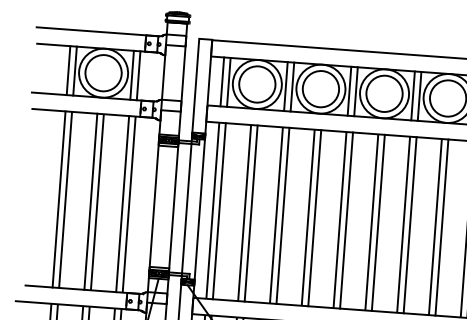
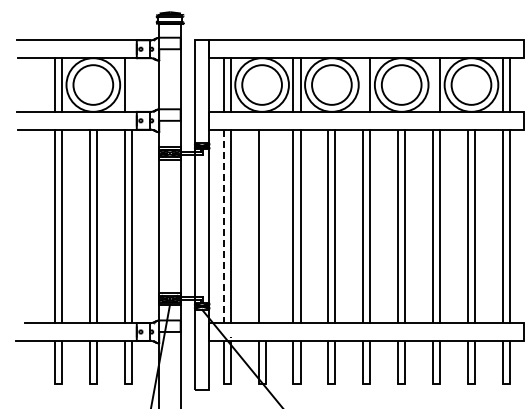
line: (138, 75) -> (131, 84), removed
line: (349, 90) -> (363, 84), removed
line: (413, 95) -> (433, 84), removed
line: (212, 210) -> (223, 226), solid -> dashed
line: (250, 213) -> (265, 226), removed

